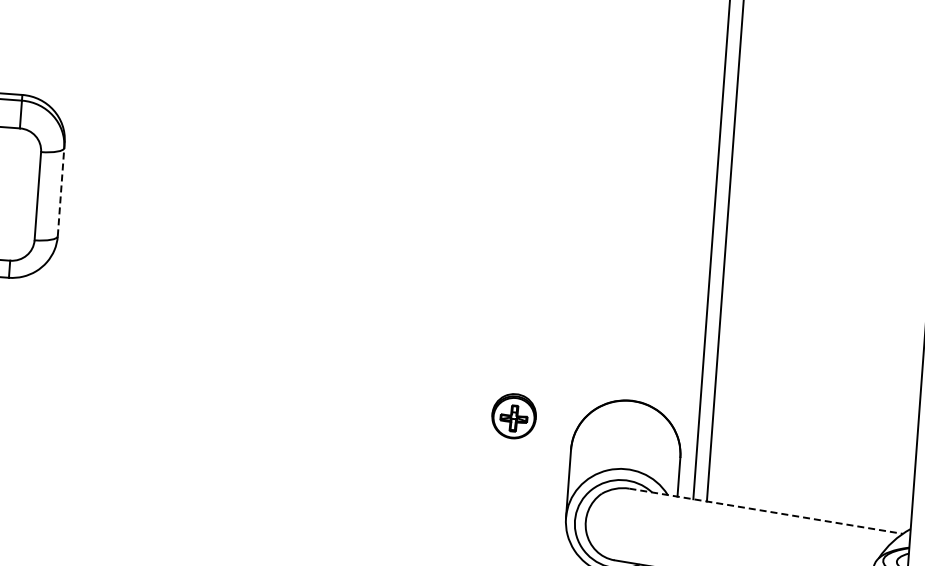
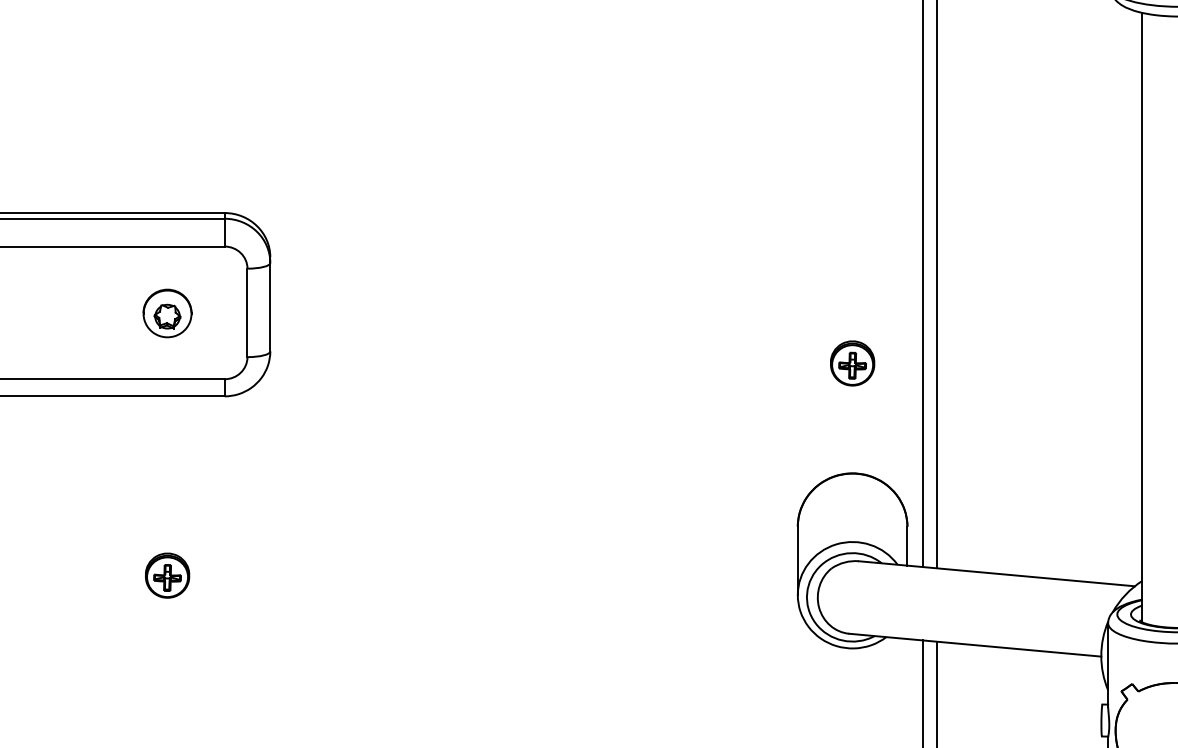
line: (61, 191) -> (270, 306), dashed -> solid
part: (514, 416) -> (852, 363), moved
line: (765, 510) -> (996, 573), dashed -> solid

